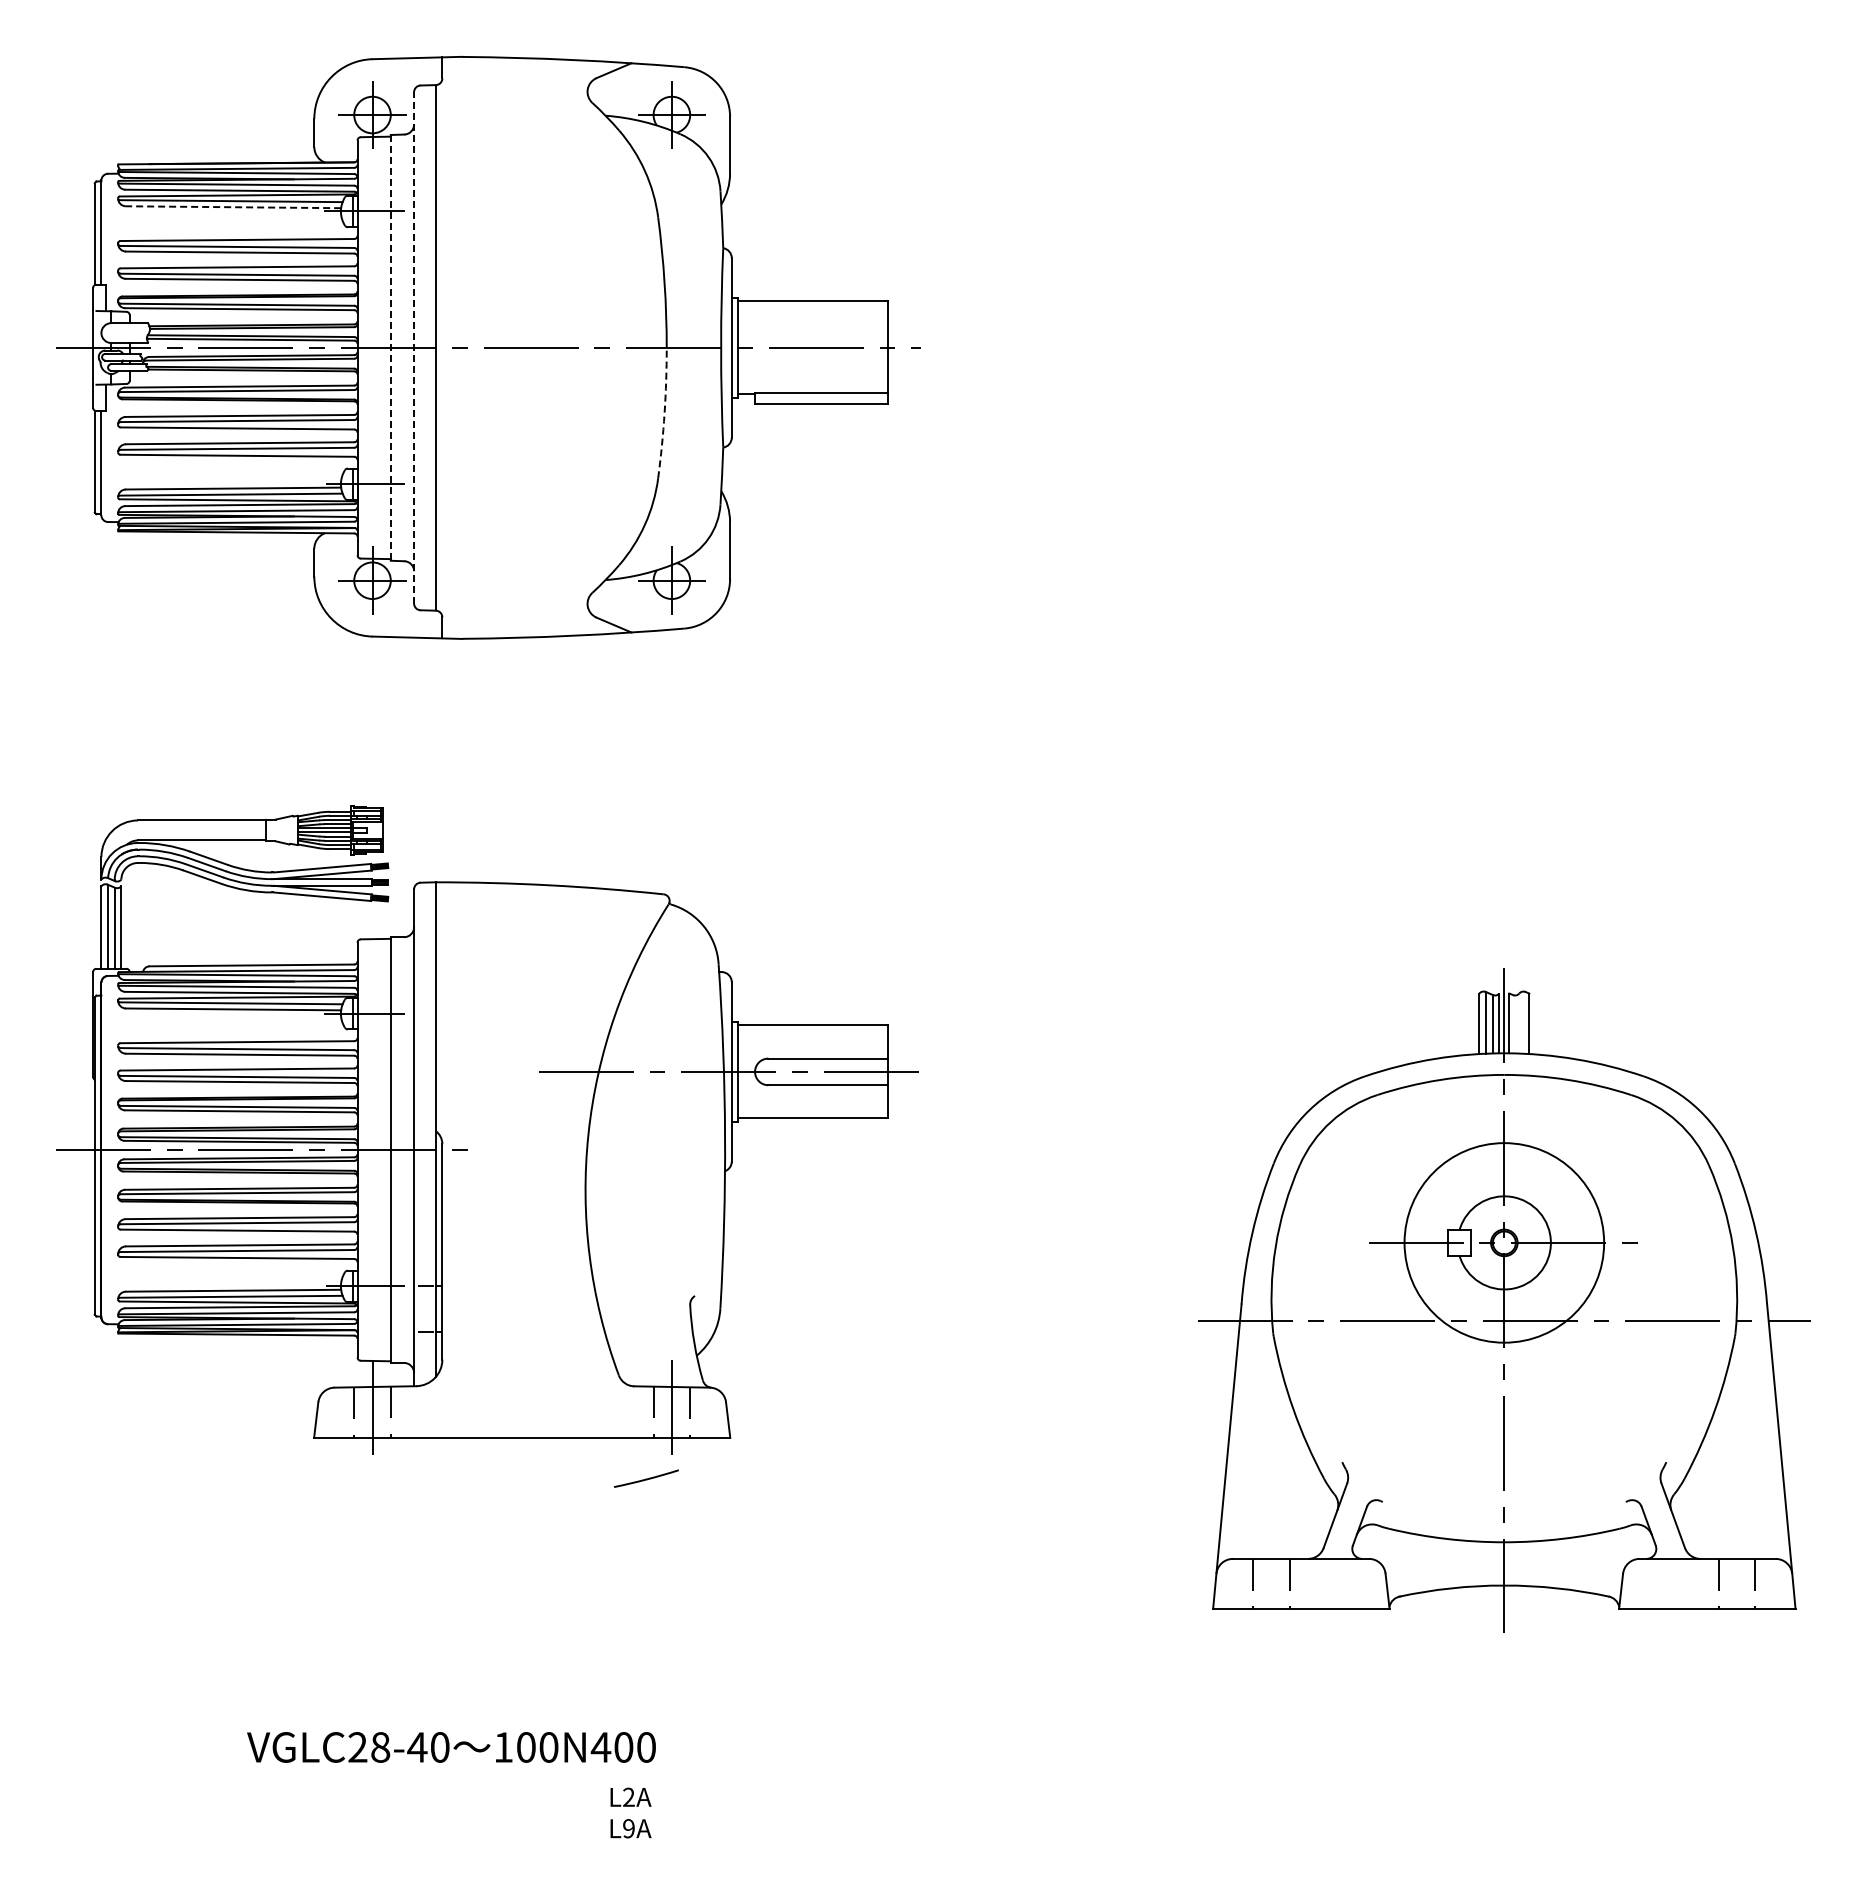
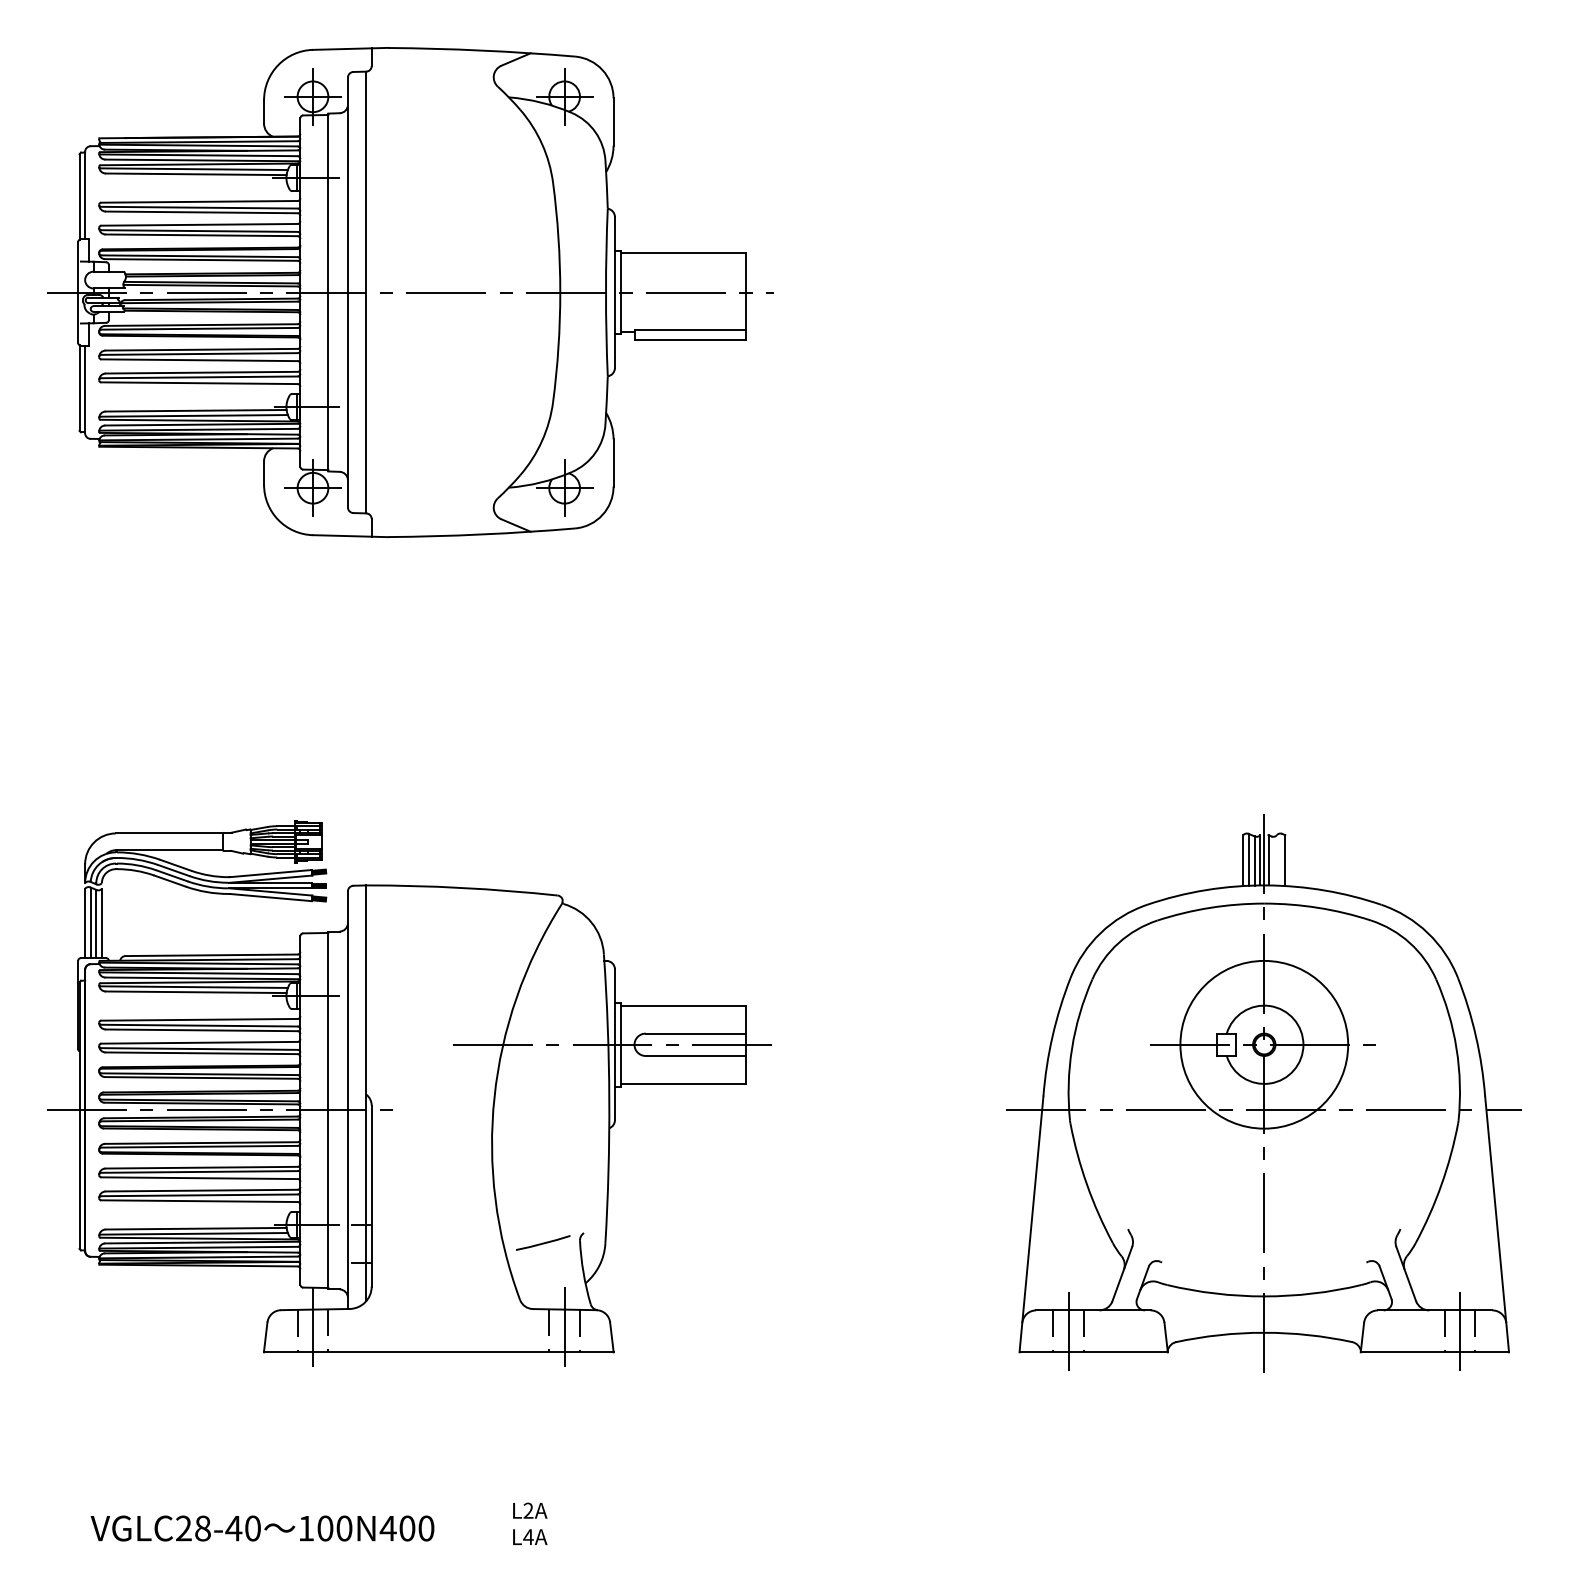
line: (233, 207) -> (196, 174), dashed -> solid
line: (390, 347) -> (328, 292), dashed -> solid
line: (414, 347) -> (348, 292), dashed -> solid
arc: (664, 413) -> (558, 347), dashed -> solid
part: (487, 1129) -> (409, 1093), moved
line: (1271, 1583) -> (1068, 1331), added
line: (1737, 1583) -> (1460, 1331), added
text: (451, 1747) -> (262, 1528), moved
text: (628, 1828) -> (528, 1536), L9A -> L4A

